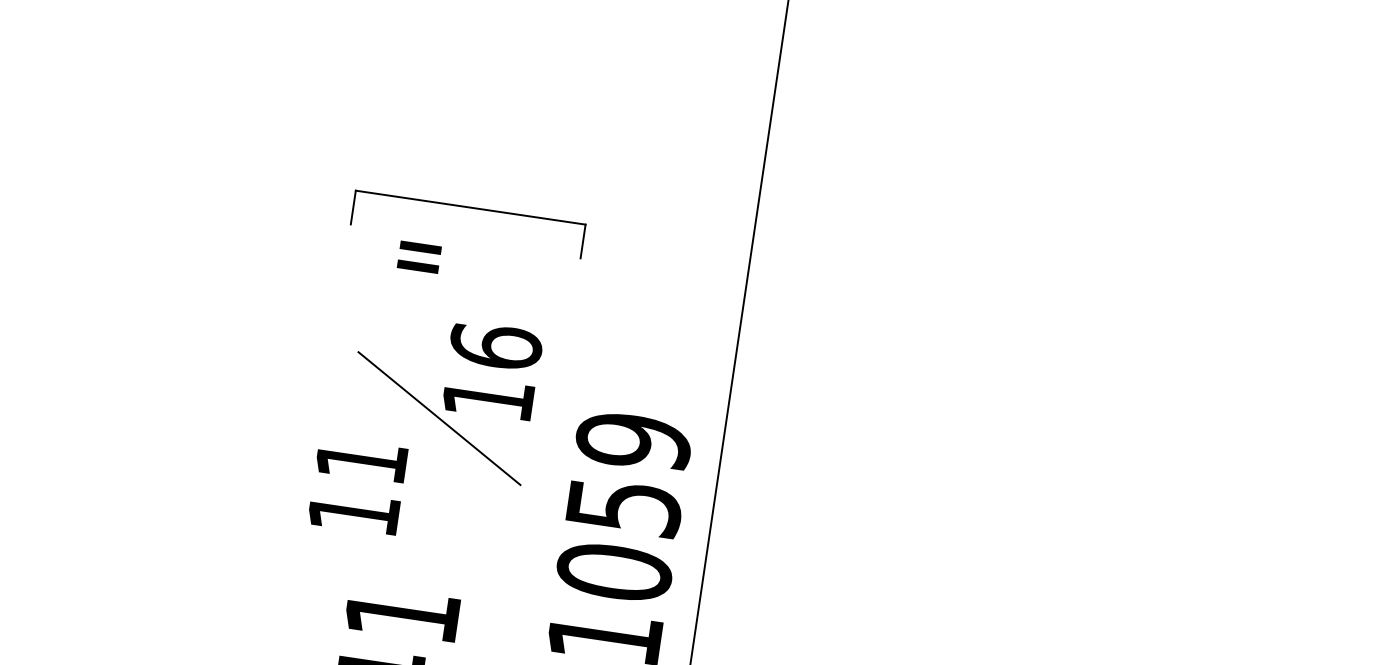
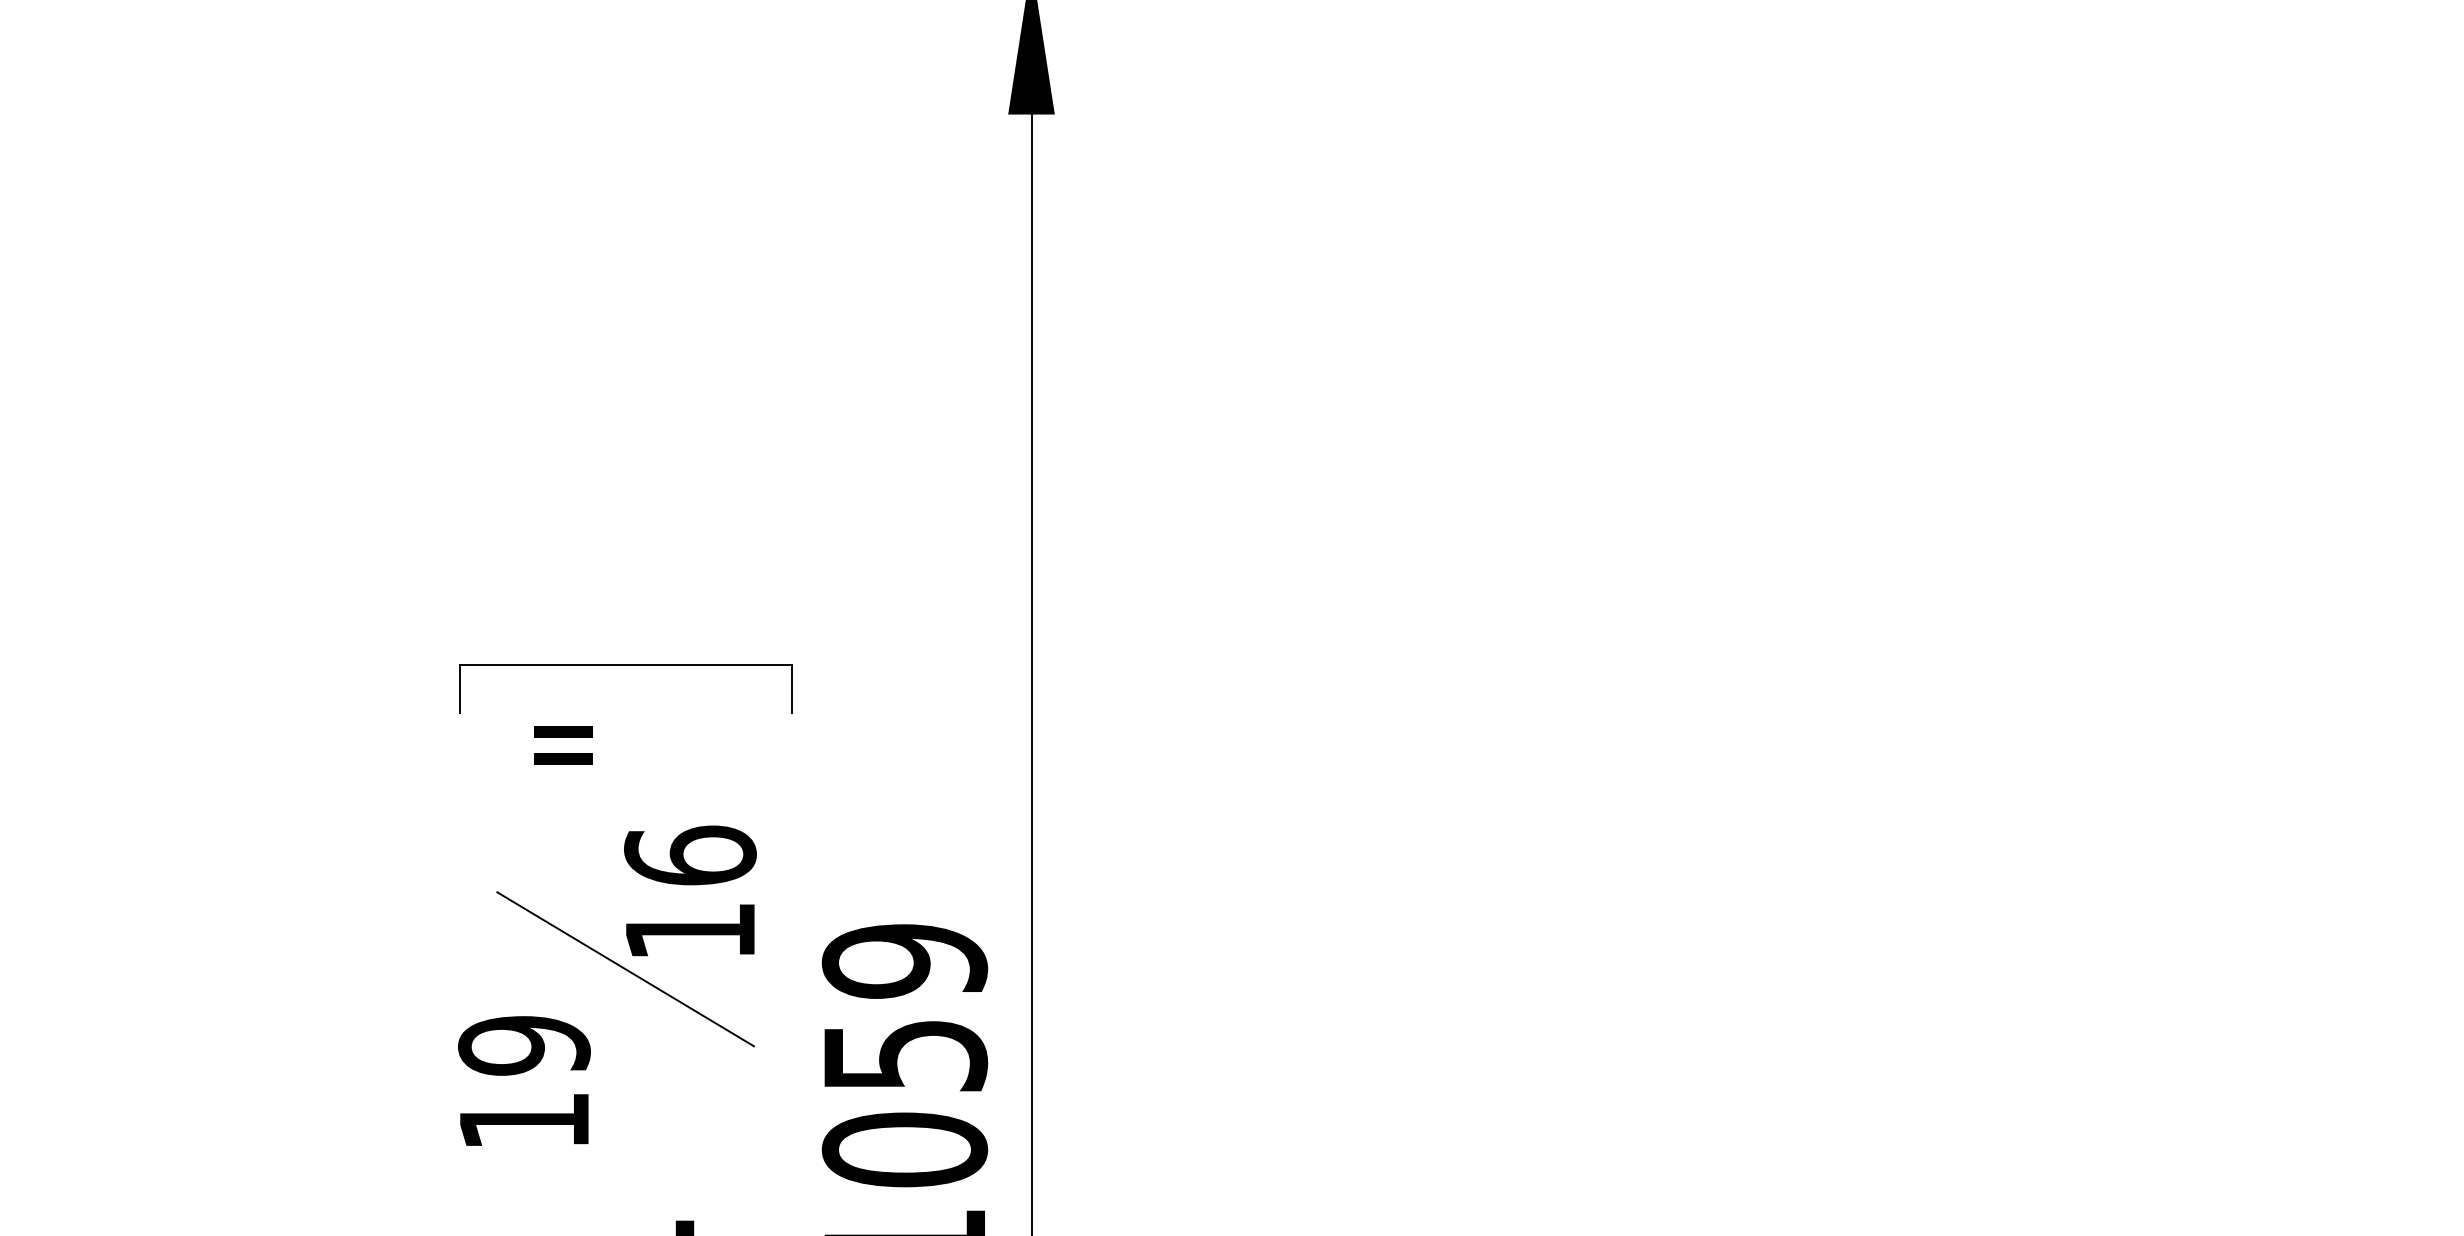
text: (361, 461) -> (524, 1045), 11 -> 19

